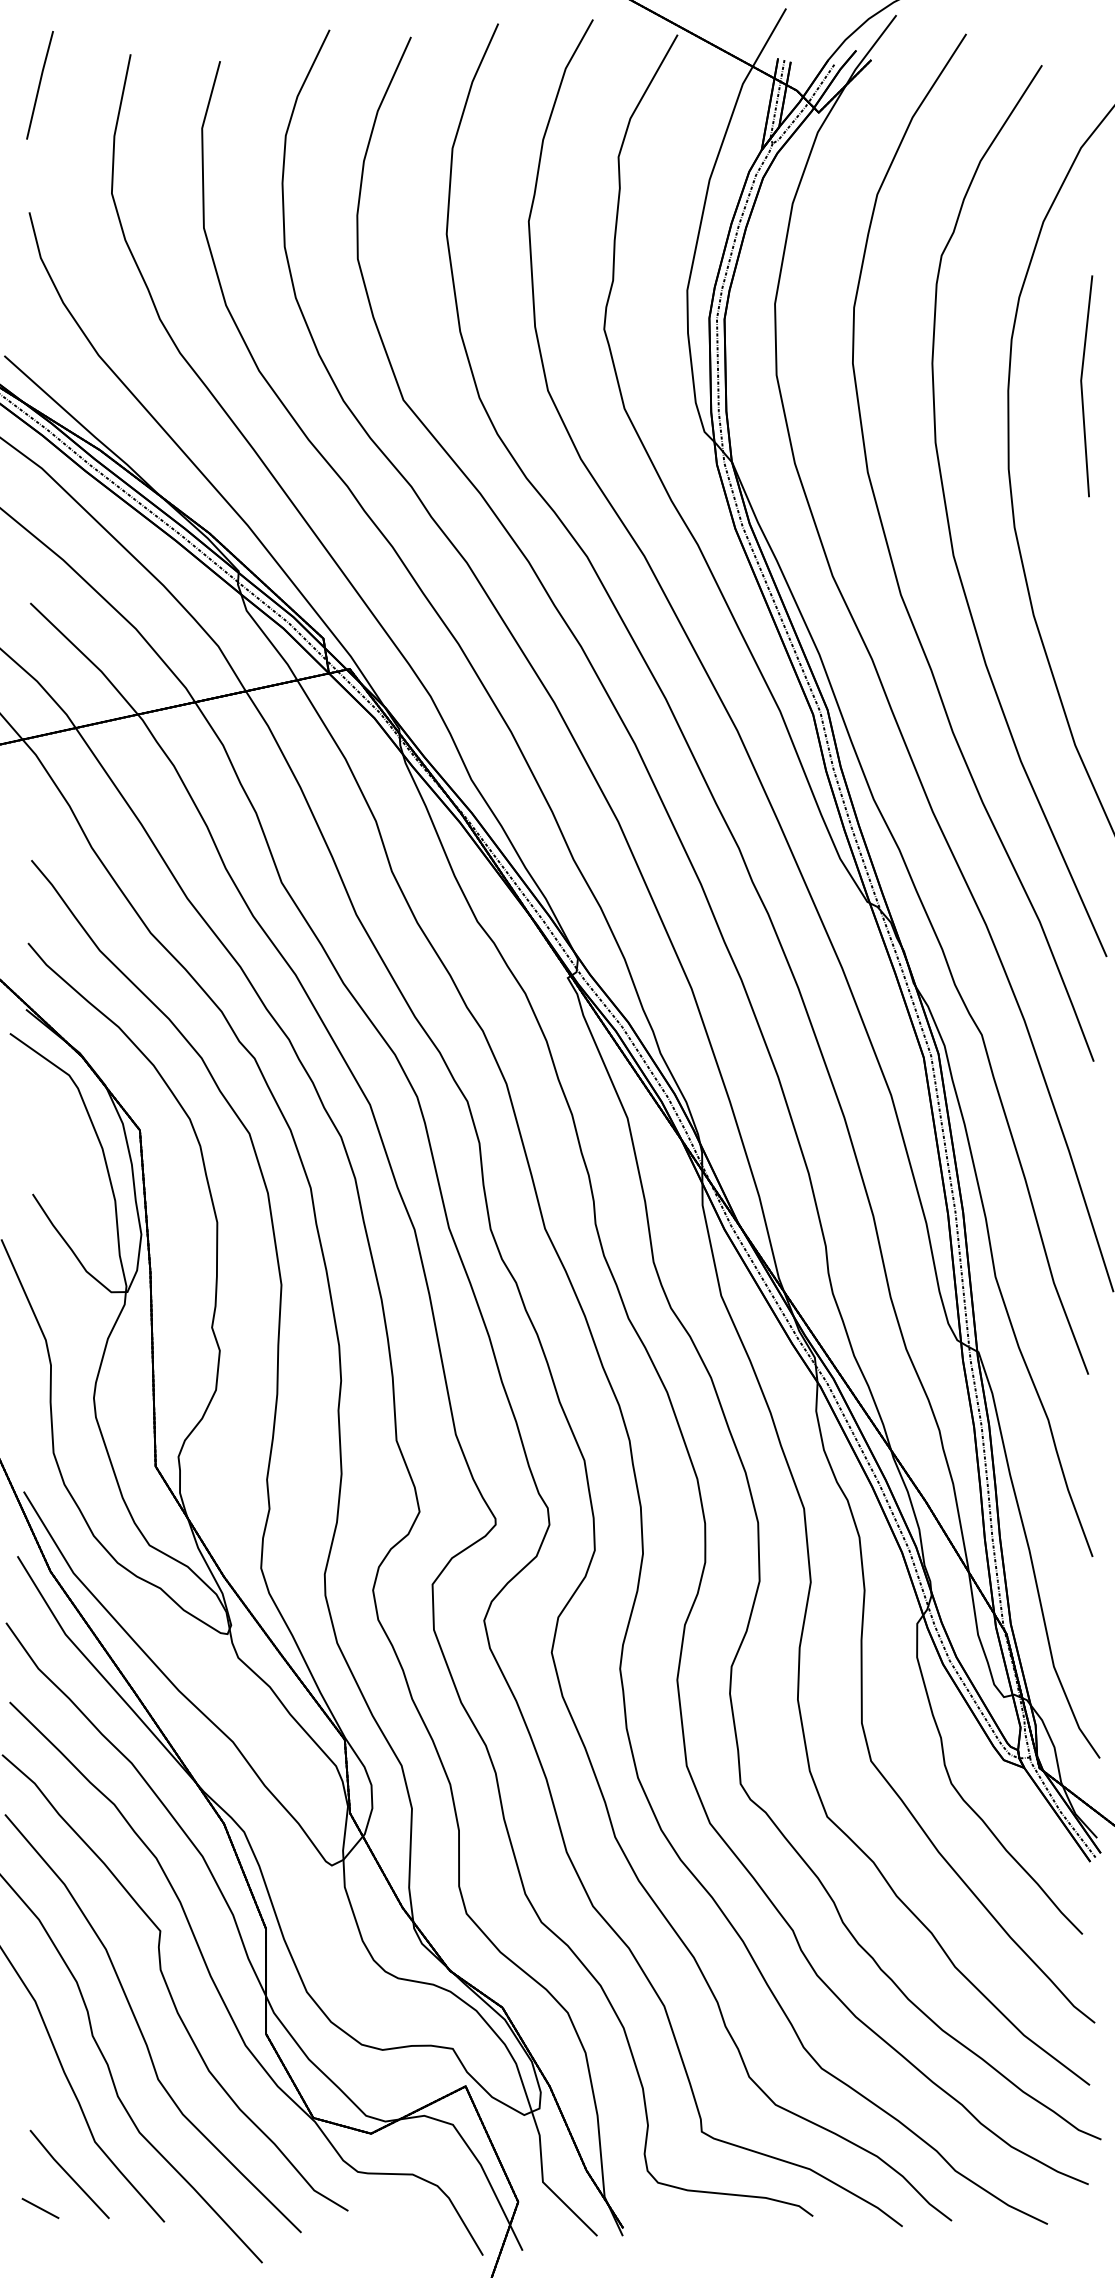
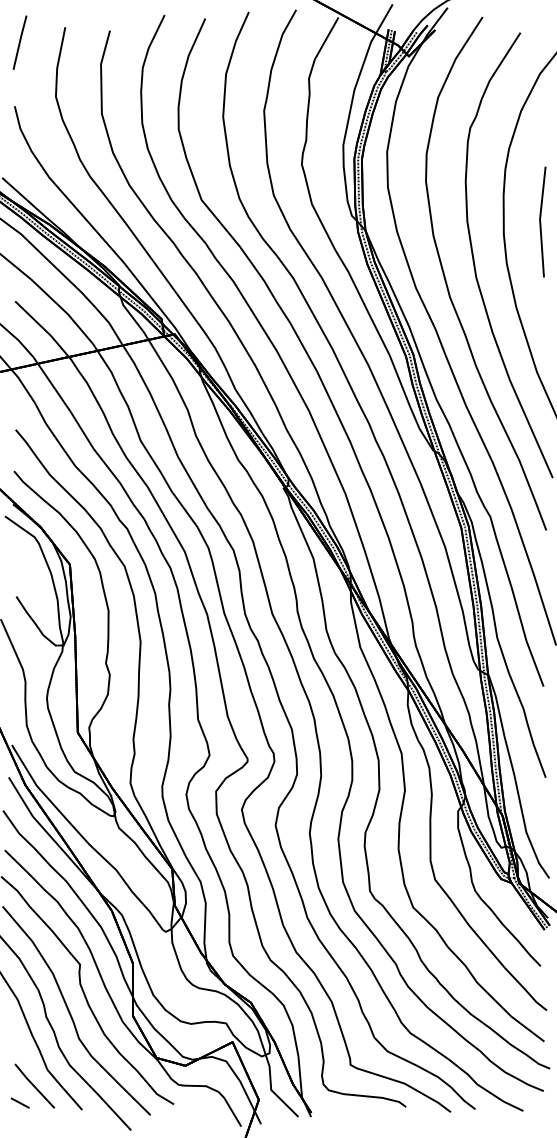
part: (1086, 385) -> (542, 221), moved

